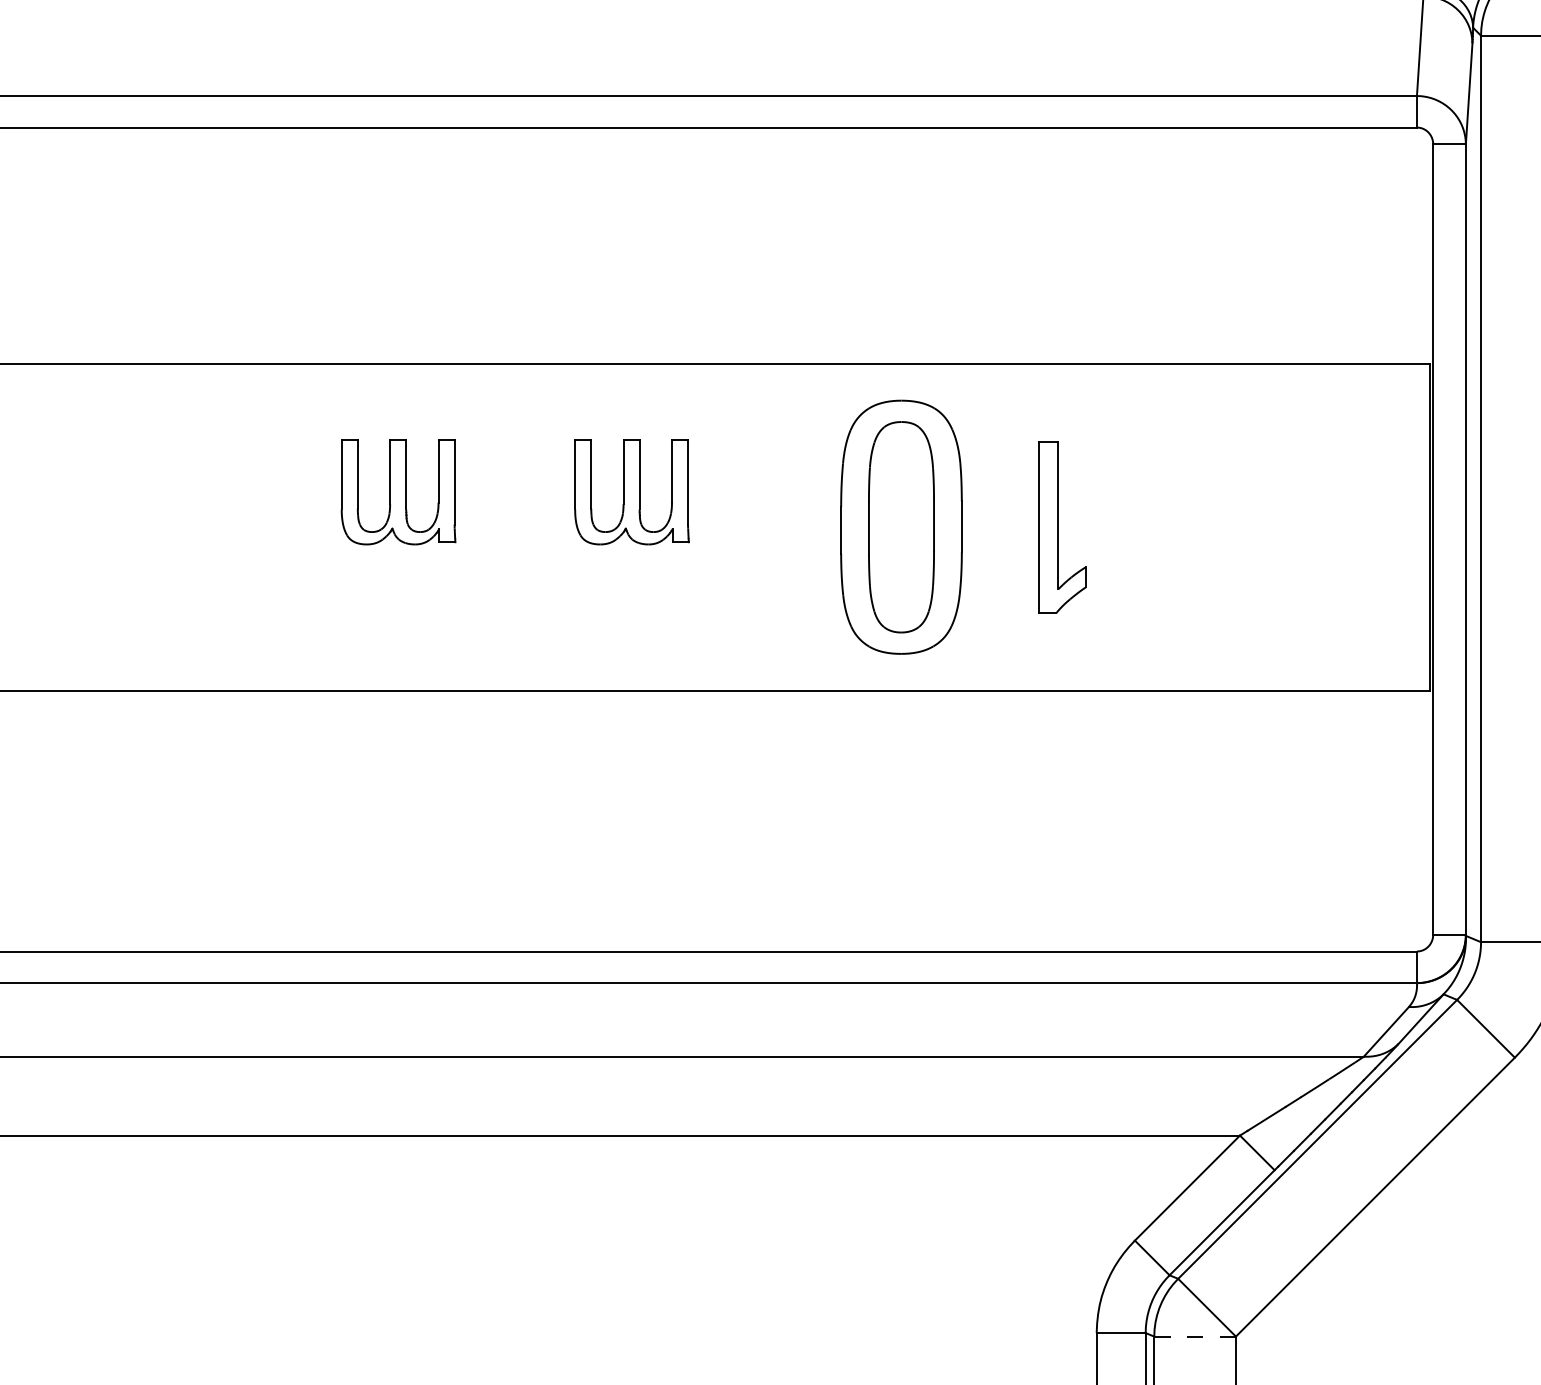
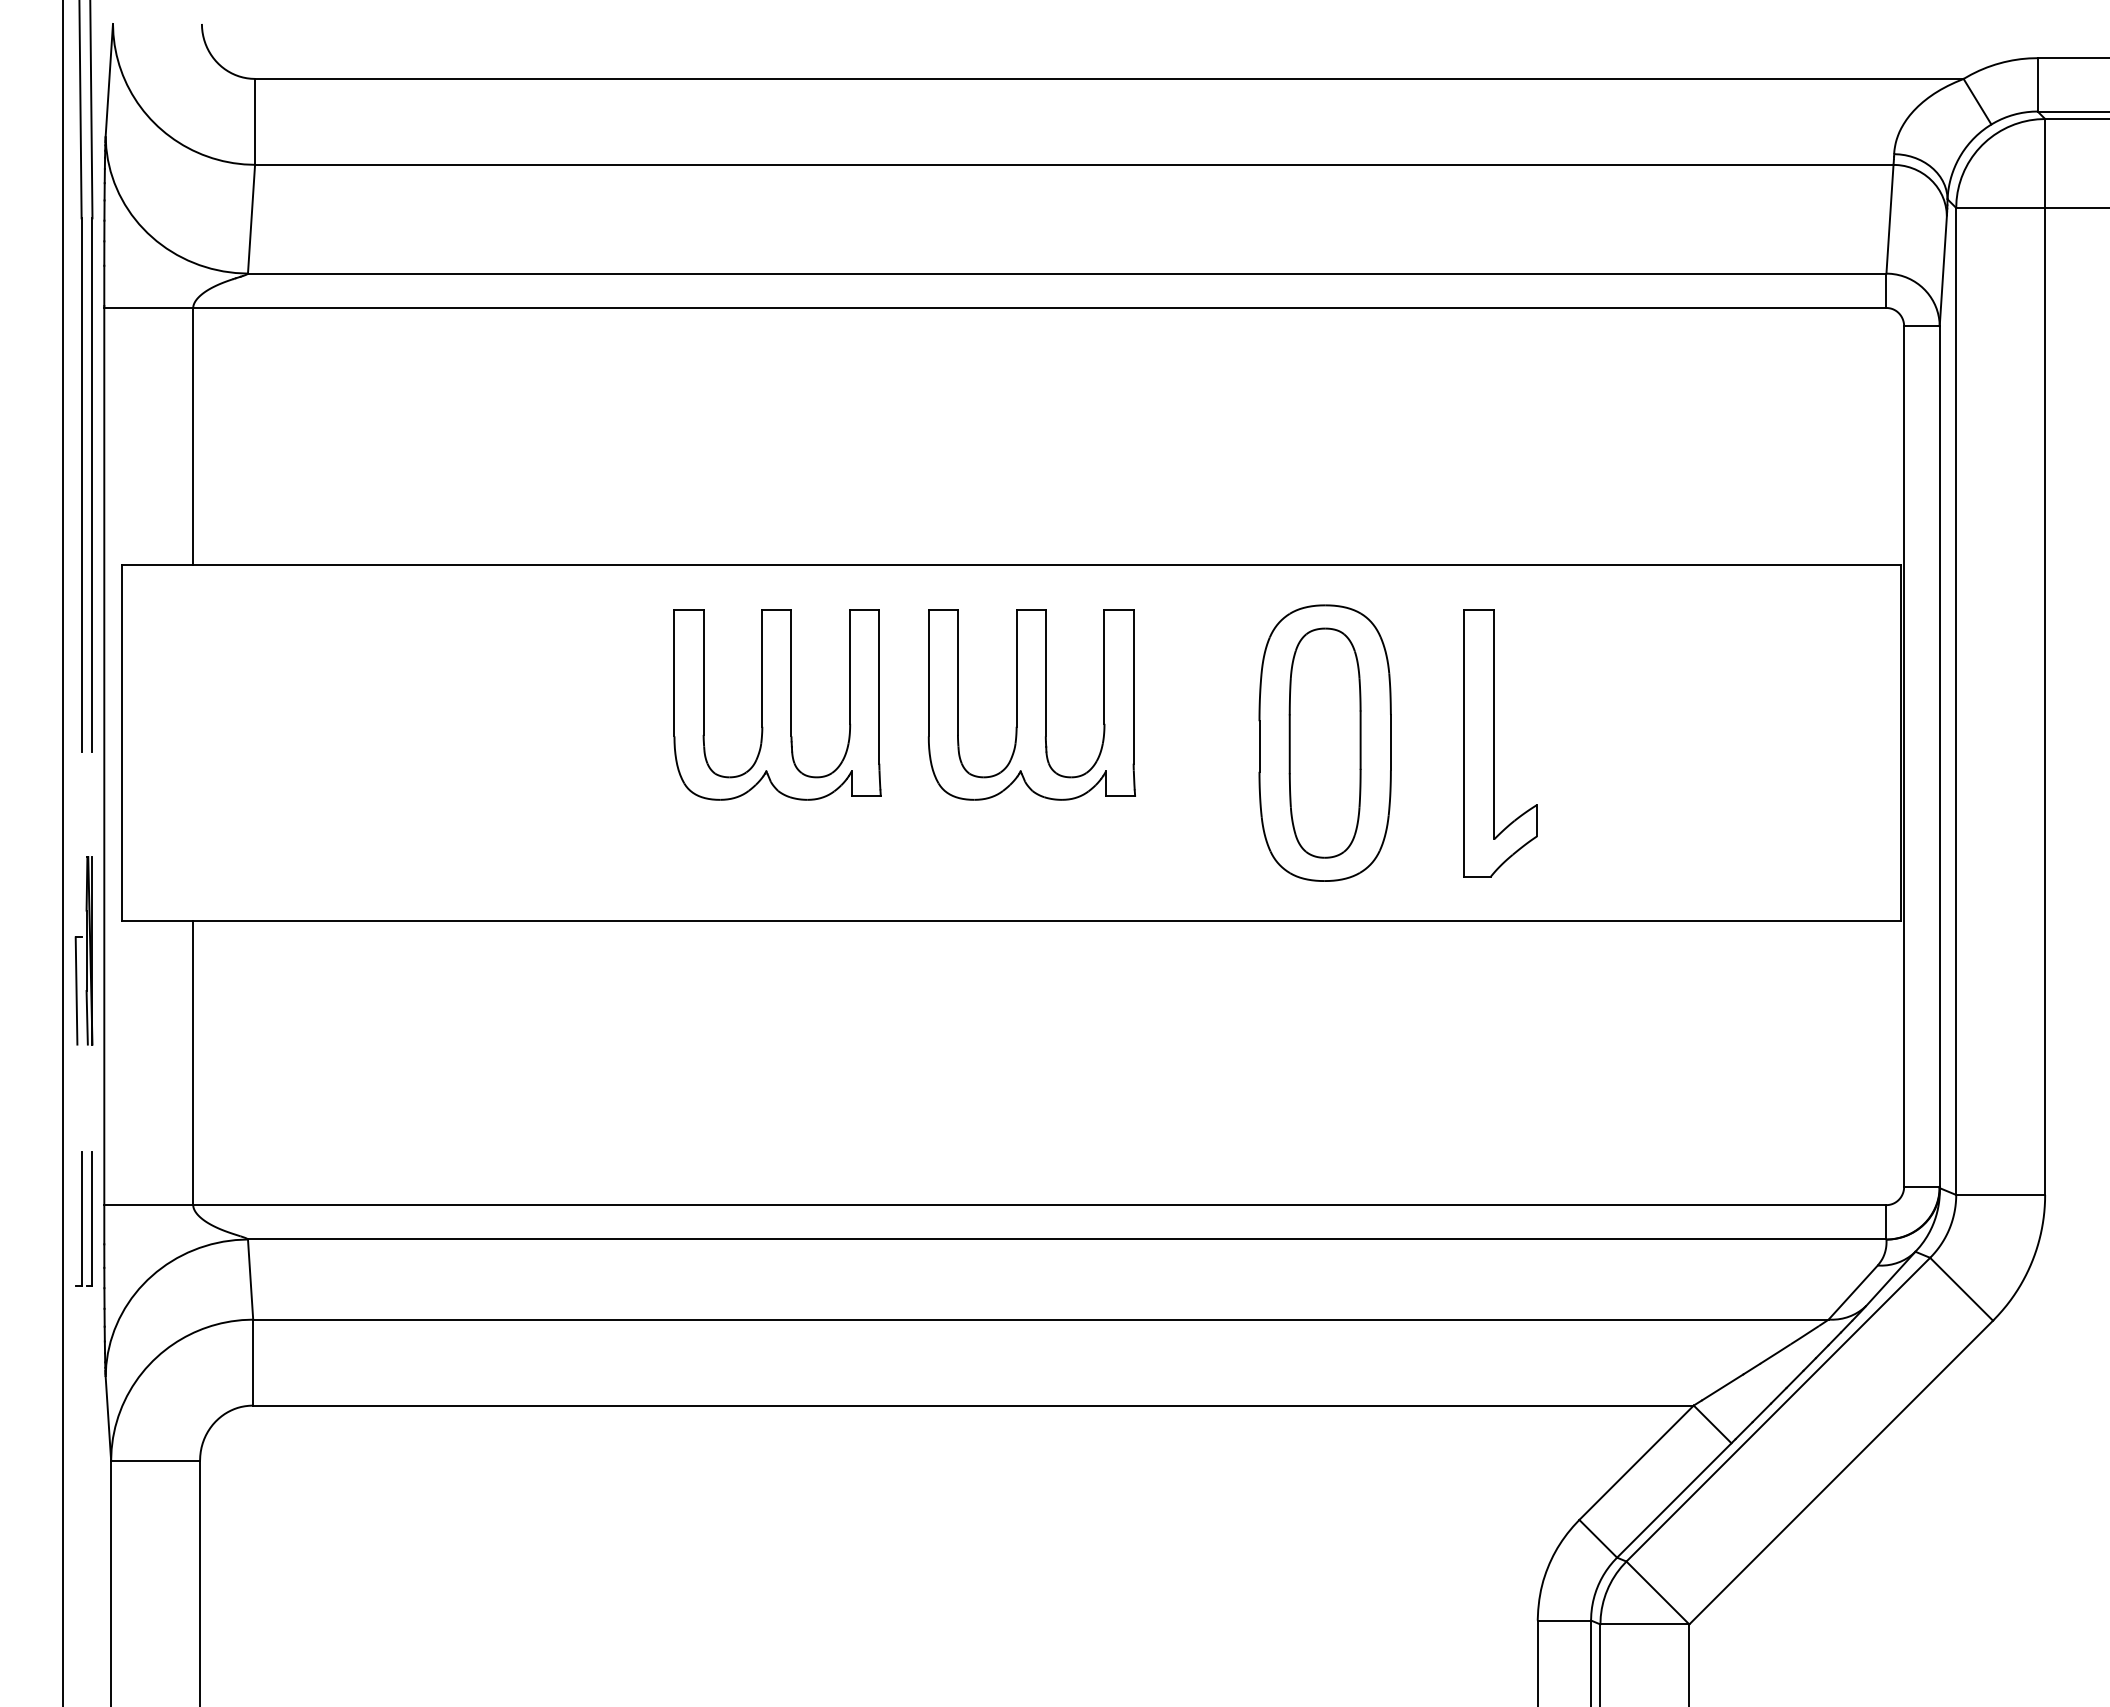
part: (398, 491) -> (777, 704), size x1.67
part: (631, 491) -> (1031, 704), size x1.67
part: (1062, 527) -> (1500, 743), size x1.43
line: (1194, 1336) -> (1644, 1624), dashed -> solid

